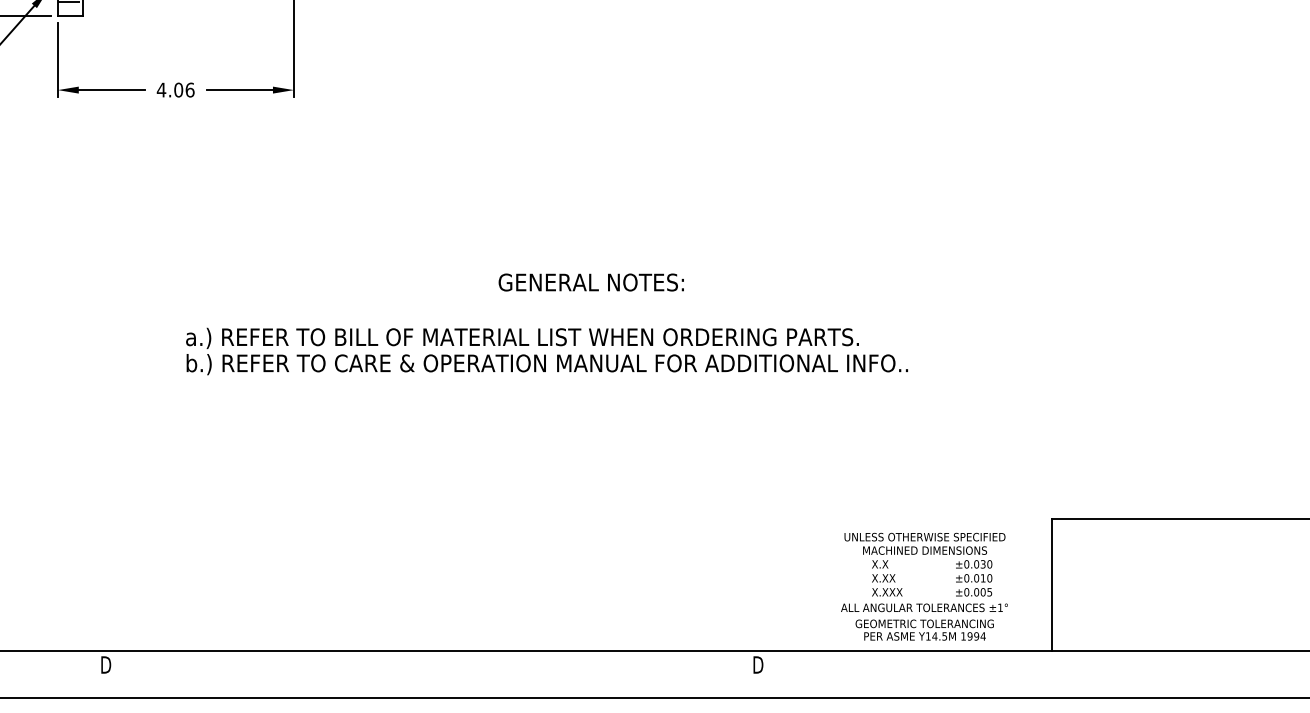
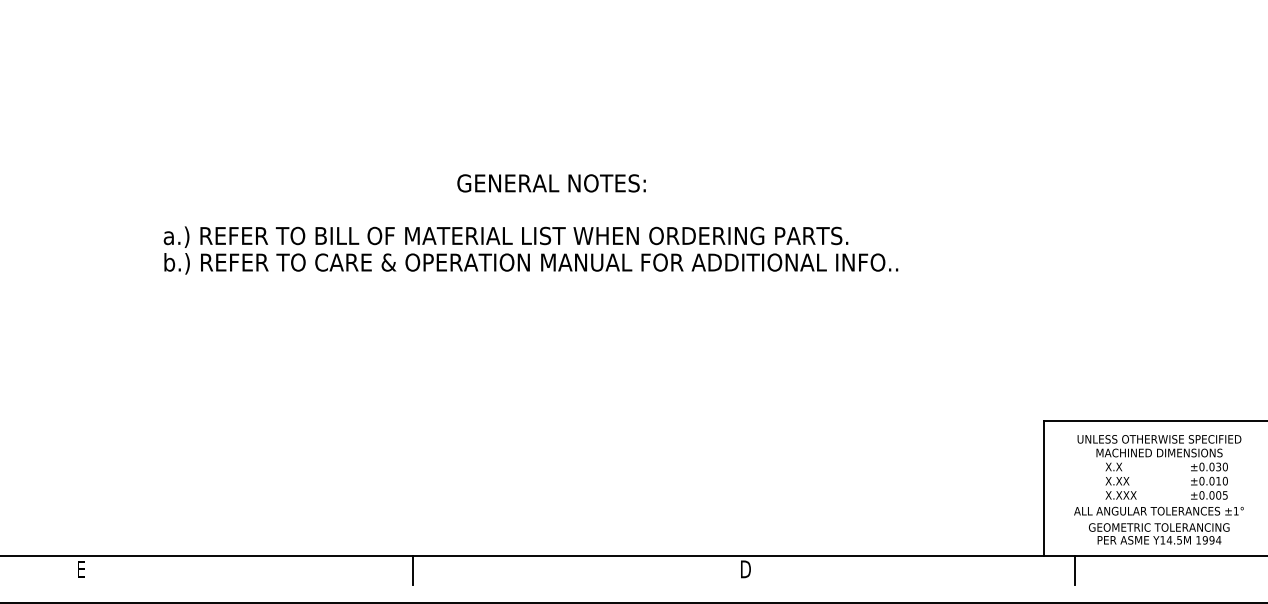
text: (590, 282) -> (550, 183), moved
text: (924, 586) -> (1158, 489), moved
text: (106, 664) -> (82, 568), D -> E
line: (431, 665) -> (413, 569), added
line: (1082, 665) -> (1075, 569), added

